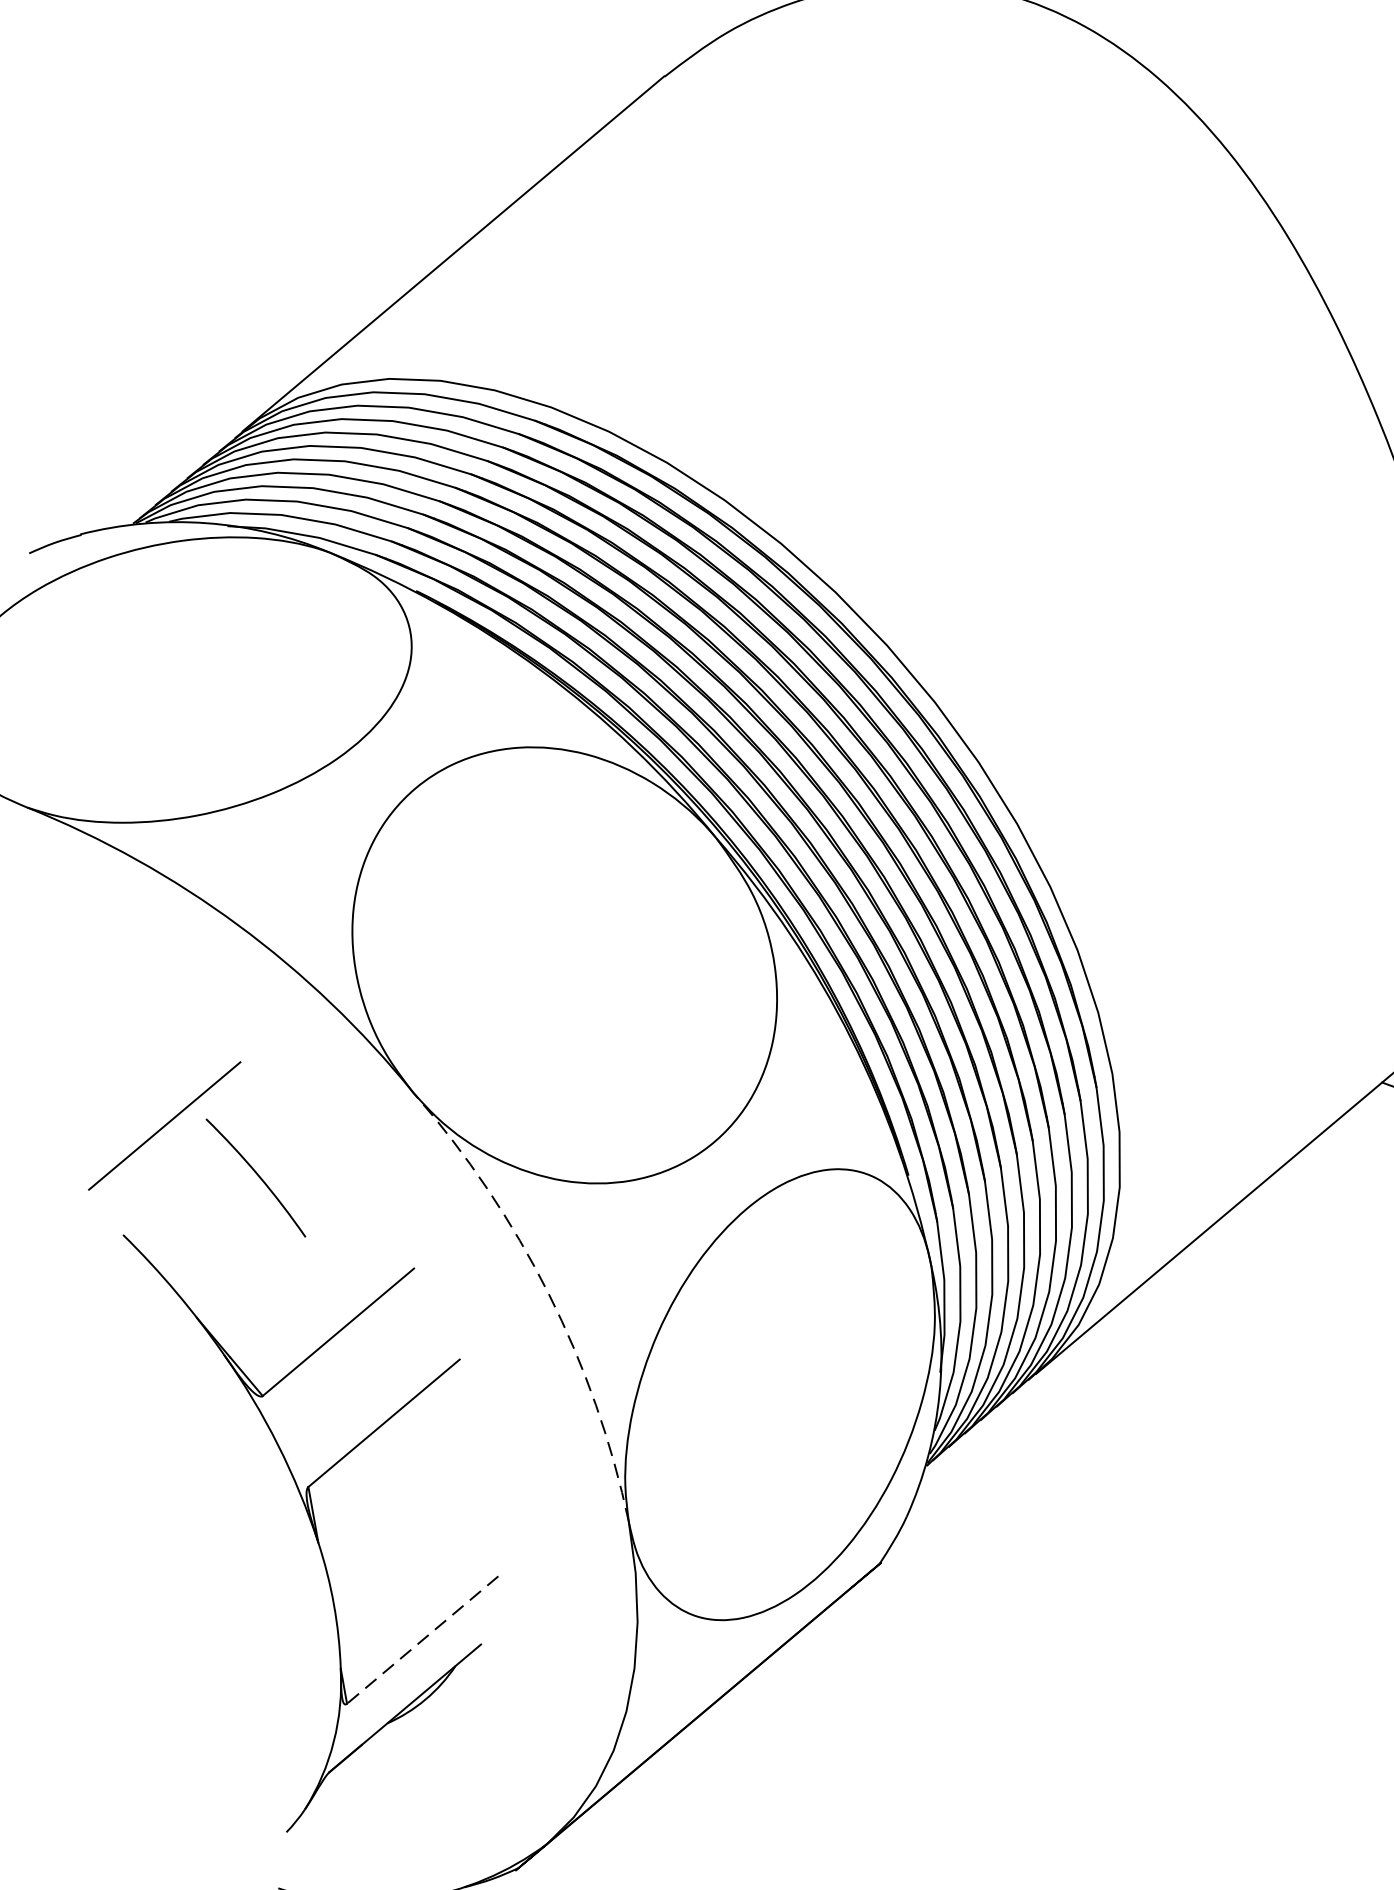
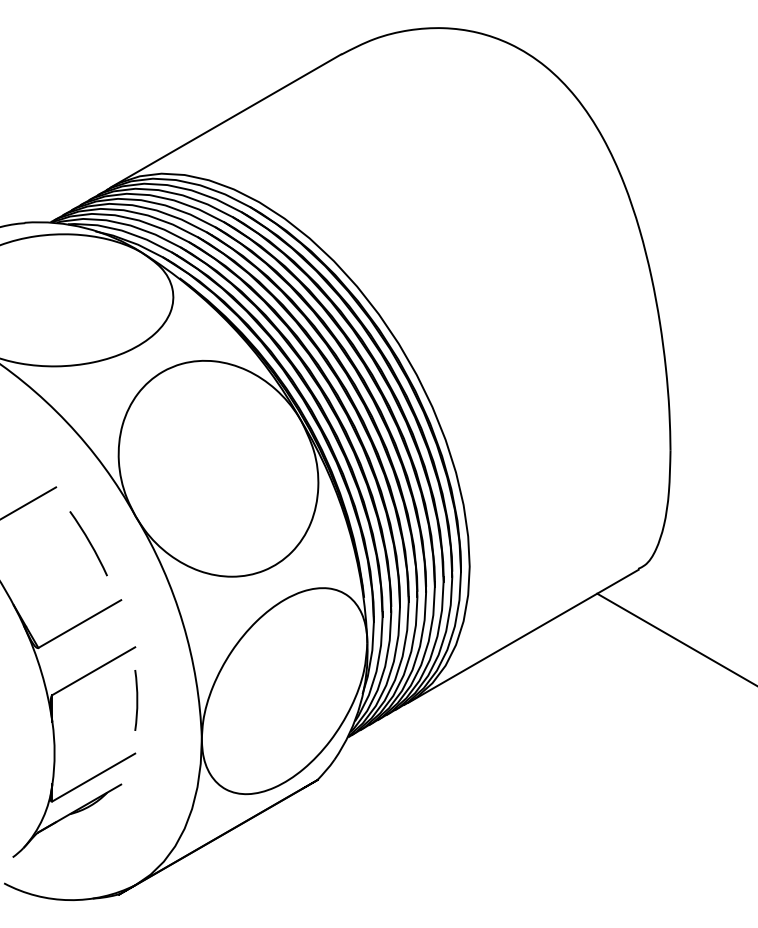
arc: (255, 1175) -> (88, 542), moved
arc: (549, 1293) -> (183, 623), dashed -> solid
arc: (481, 1467) -> (136, 700), added
line: (422, 1640) -> (93, 777), dashed -> solid

